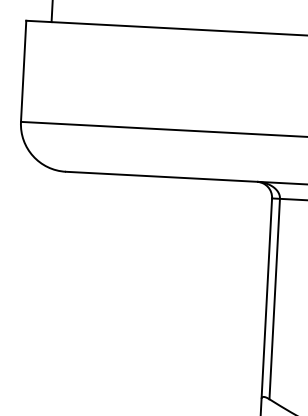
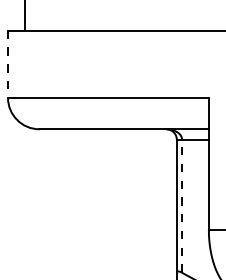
line: (24, 71) -> (8, 64), solid -> dashed
line: (275, 299) -> (182, 206), solid -> dashed

